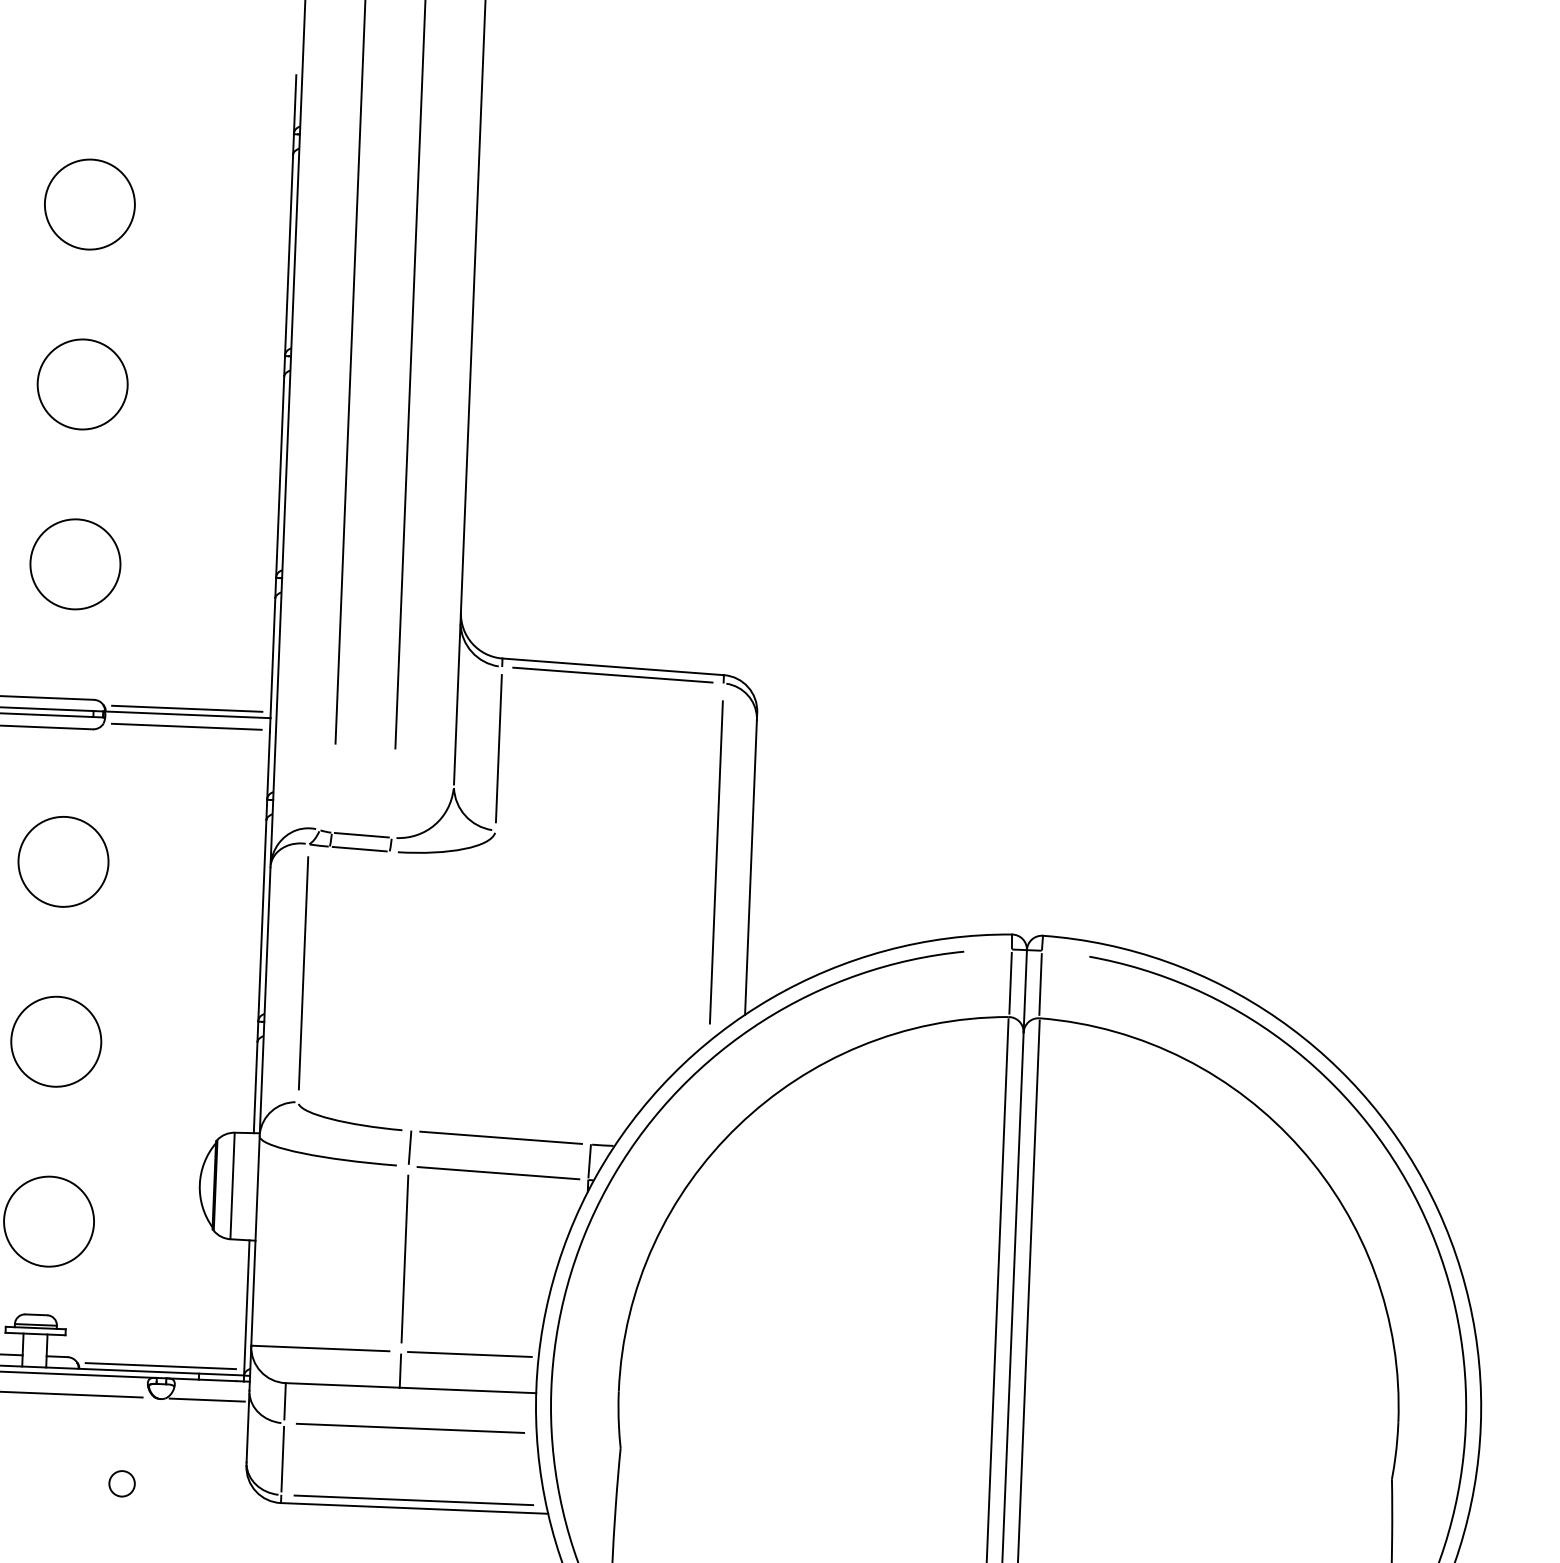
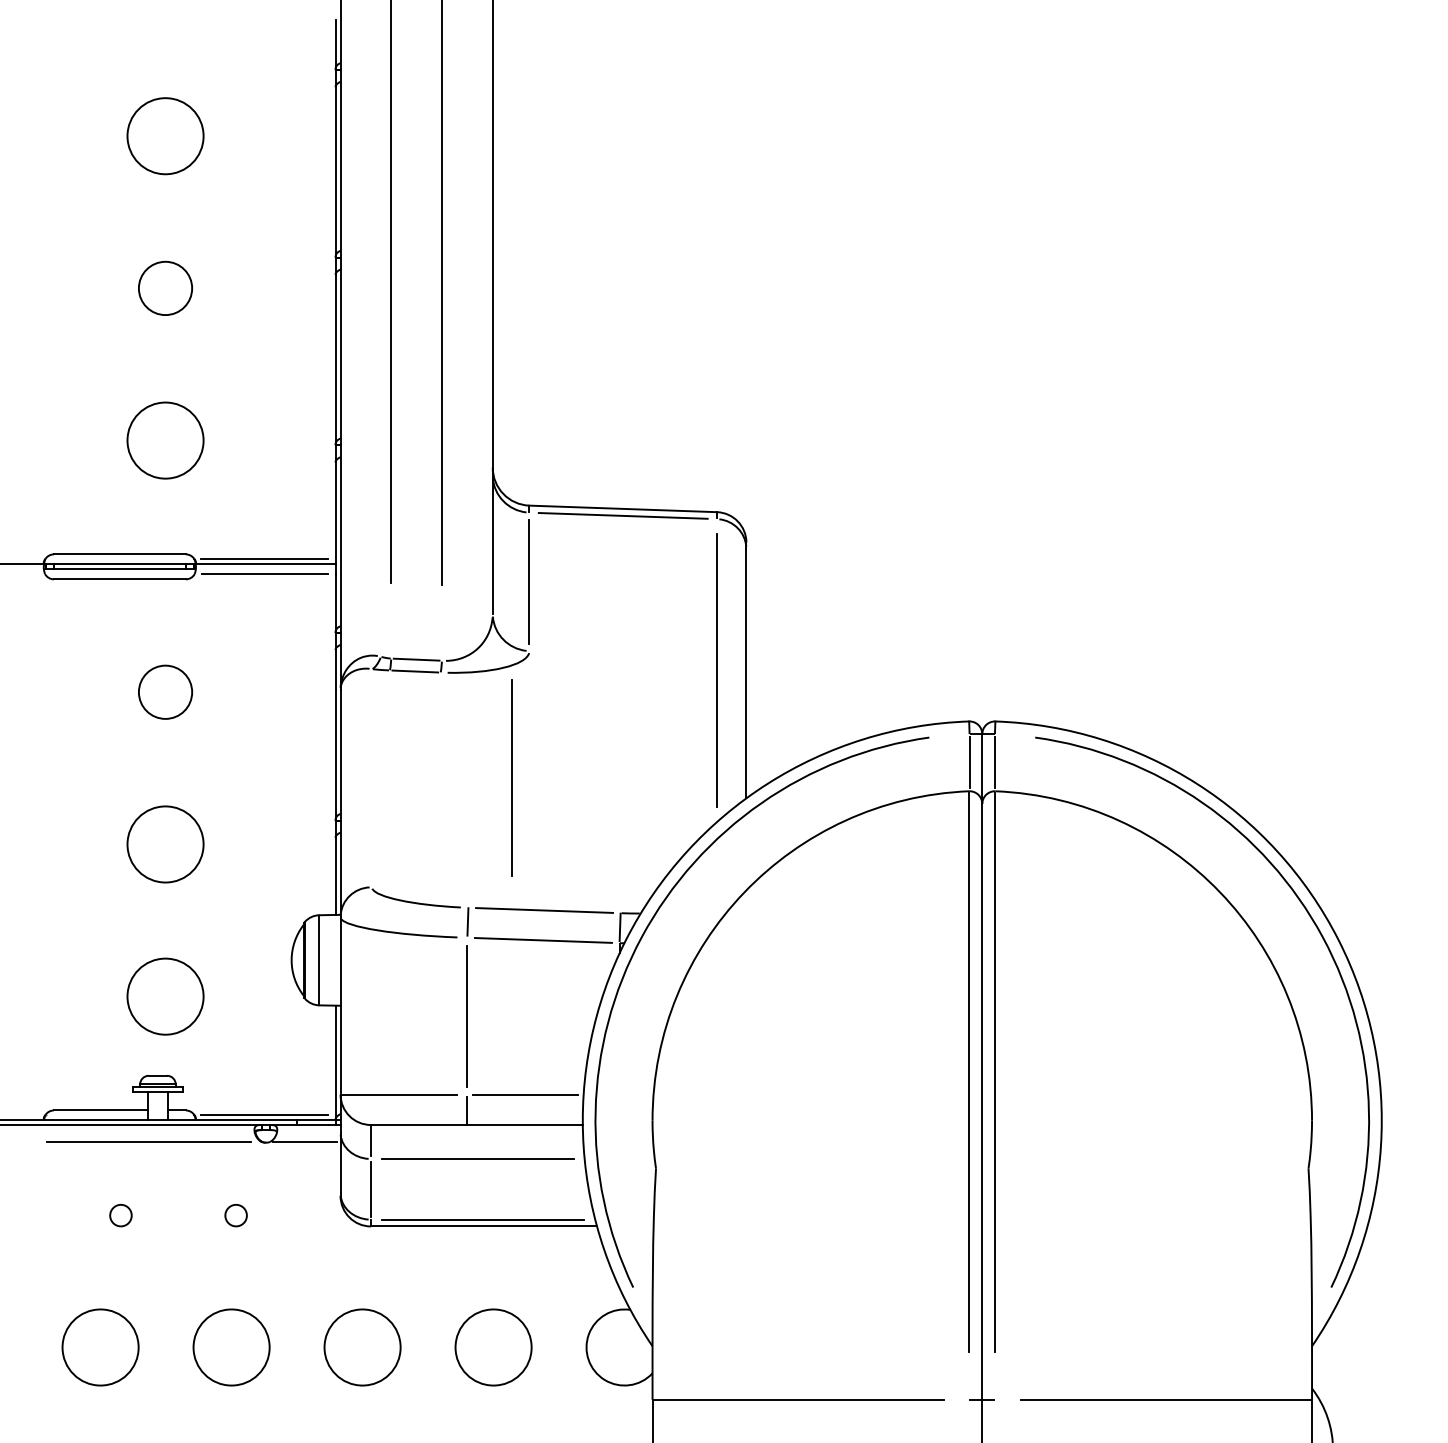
circle: (82, 384) -> (165, 288), size x0.7
circle: (63, 862) -> (165, 692), size x0.7
line: (302, 972) -> (511, 777), moved

